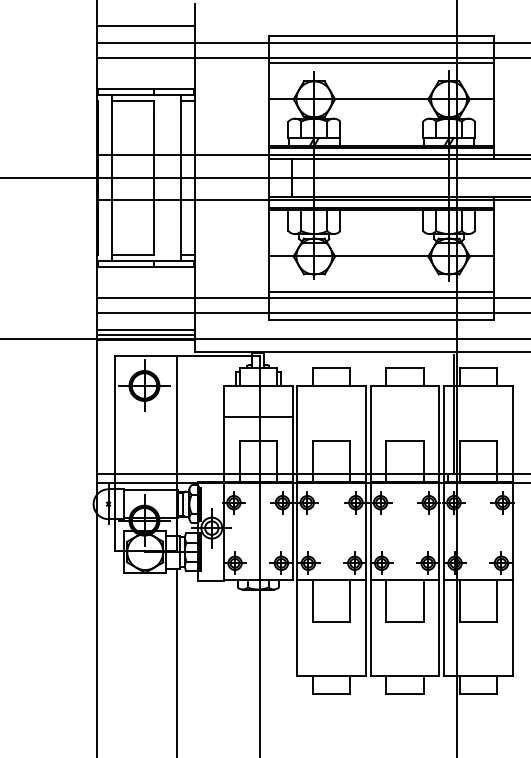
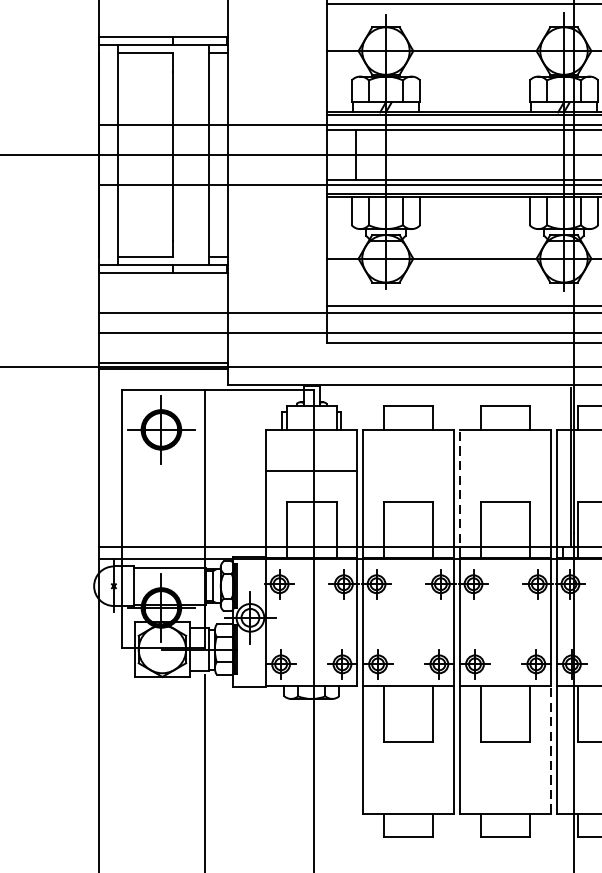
line: (145, 330) -> (162, 356), removed
line: (370, 433) -> (460, 492), solid -> dashed
line: (439, 627) -> (551, 749), solid -> dashed

